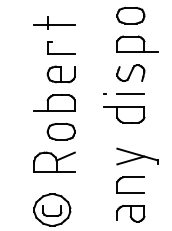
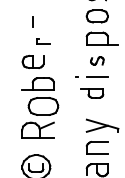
line: (54, 24) -> (38, 23), removed
part: (61, 47) -> (43, 41), size x0.6
part: (130, 72) -> (97, 60), size x0.6
part: (60, 74) -> (32, 62), moved
part: (124, 114) -> (92, 93), size x0.7
part: (60, 131) -> (42, 106), size x1.4

